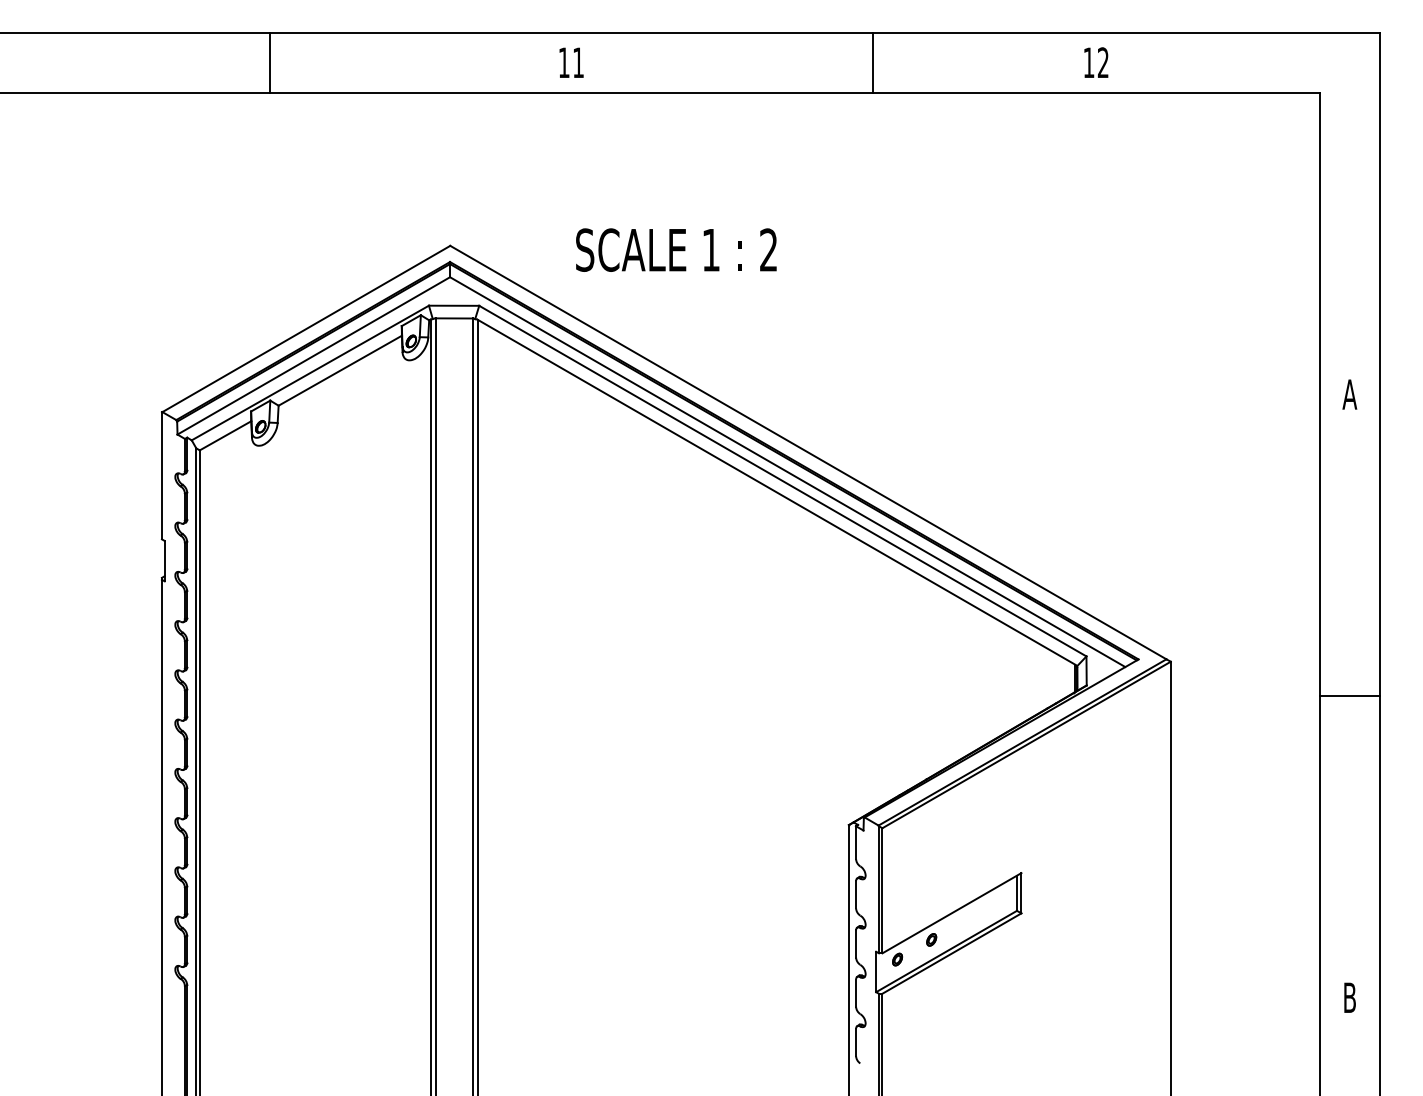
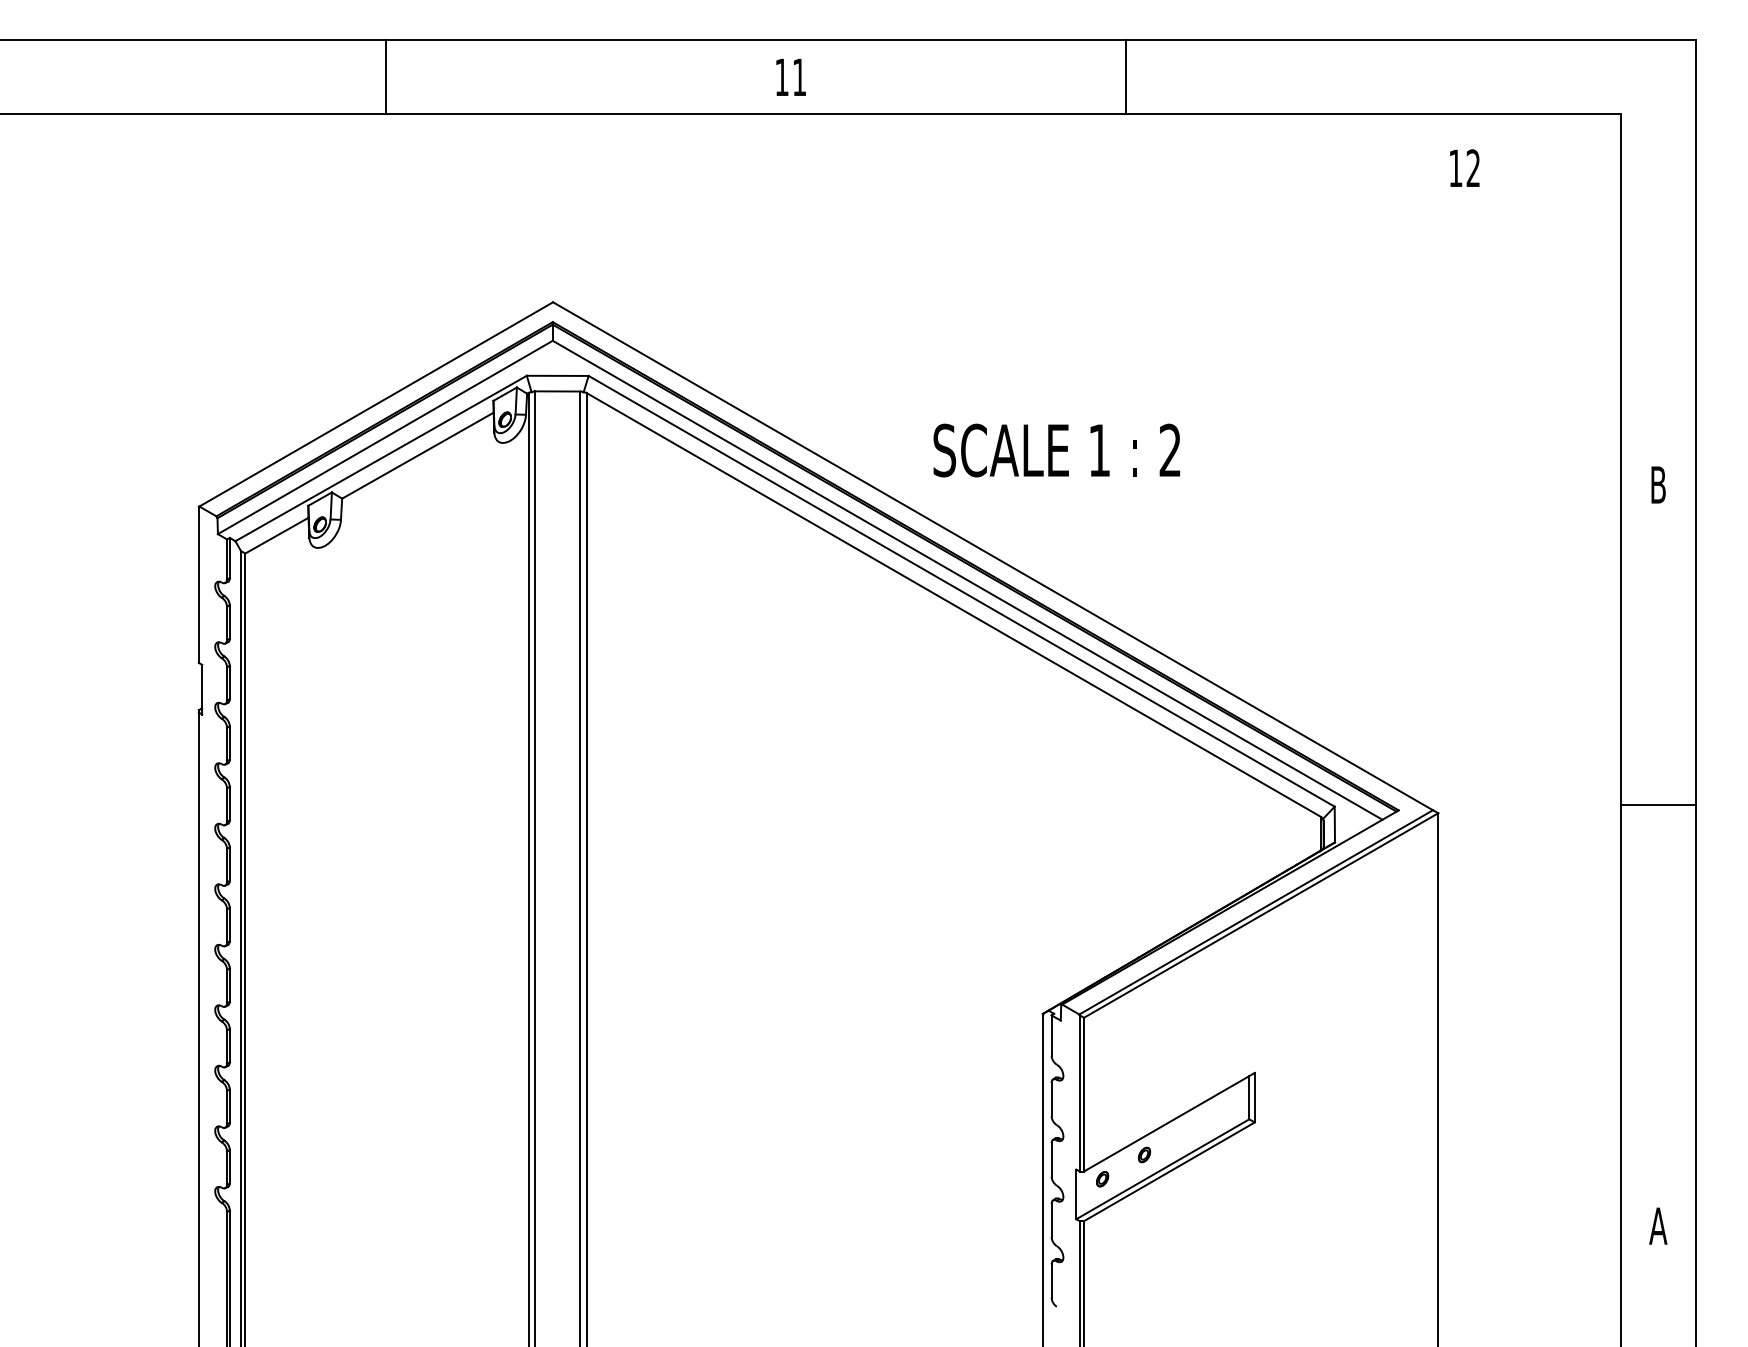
line: (269, 62) -> (385, 77), moved
text: (571, 62) -> (790, 76), moved
line: (873, 62) -> (1125, 77), moved
text: (1096, 62) -> (1464, 167), moved
text: (676, 250) -> (1056, 450), moved
text: (1350, 394) -> (1658, 484), A -> B
line: (1350, 696) -> (1658, 804), moved
text: (1350, 997) -> (1658, 1225), B -> A

